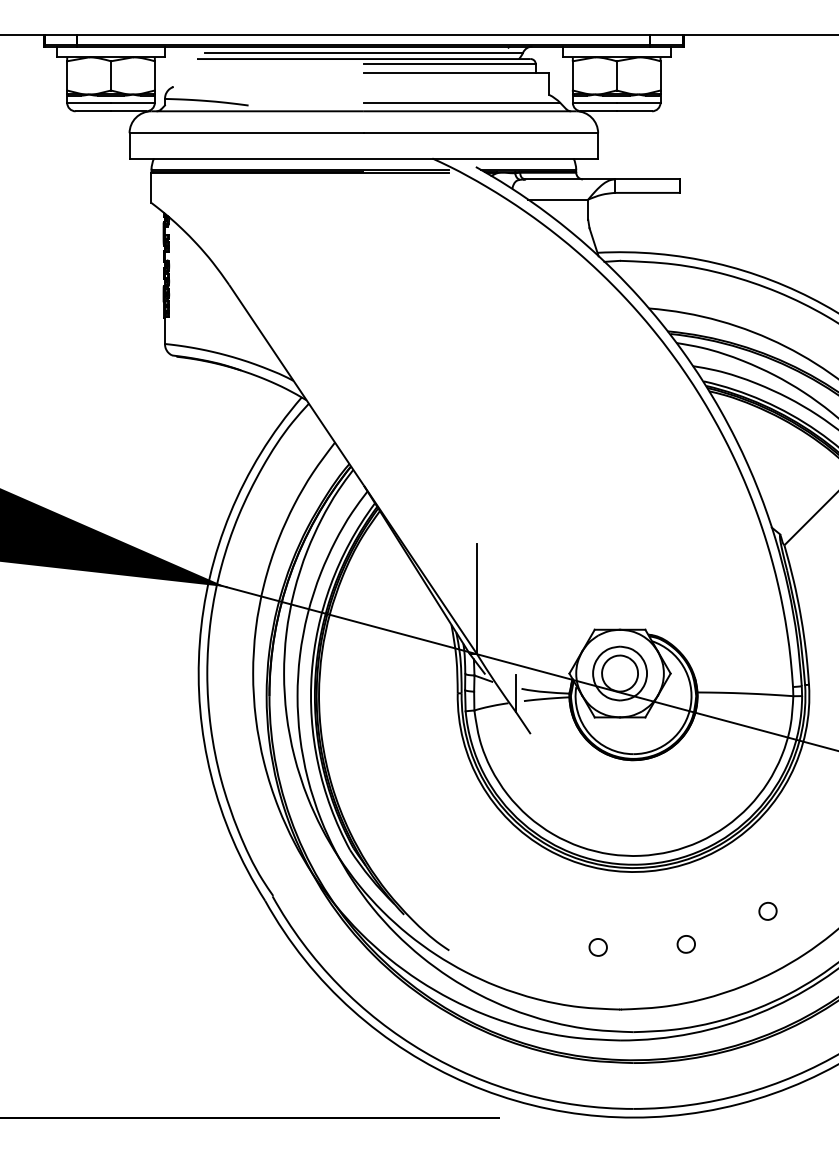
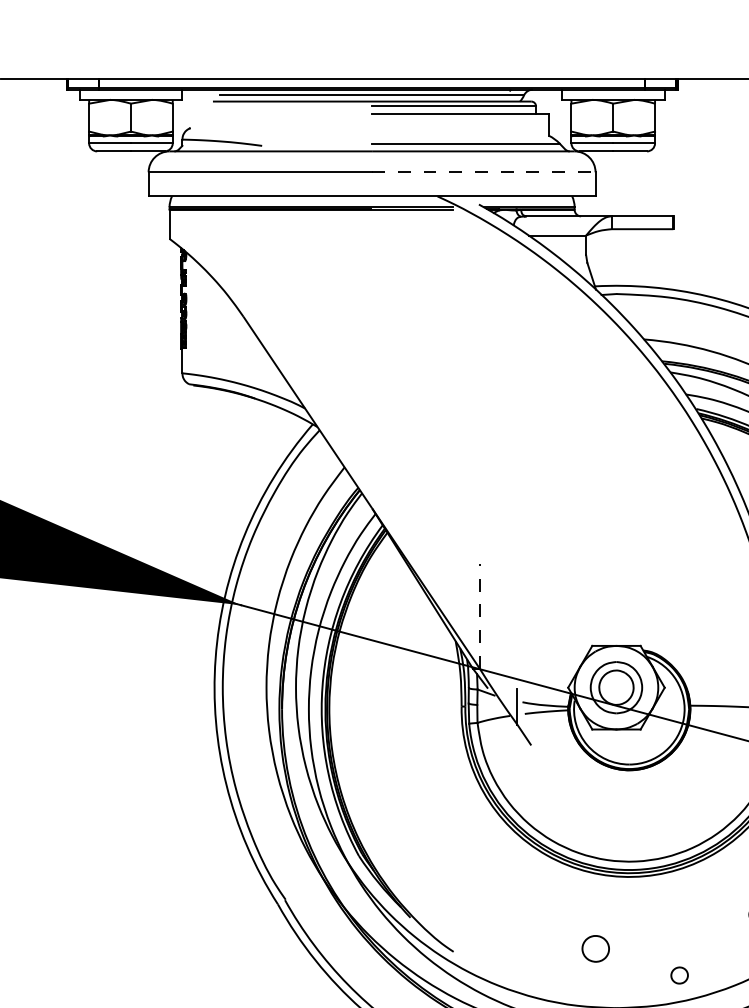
line: (481, 133) -> (484, 172), solid -> dashed
line: (476, 599) -> (479, 617), solid -> dashed
part: (685, 944) -> (678, 975), moved
part: (597, 947) -> (594, 948), size x1.6

